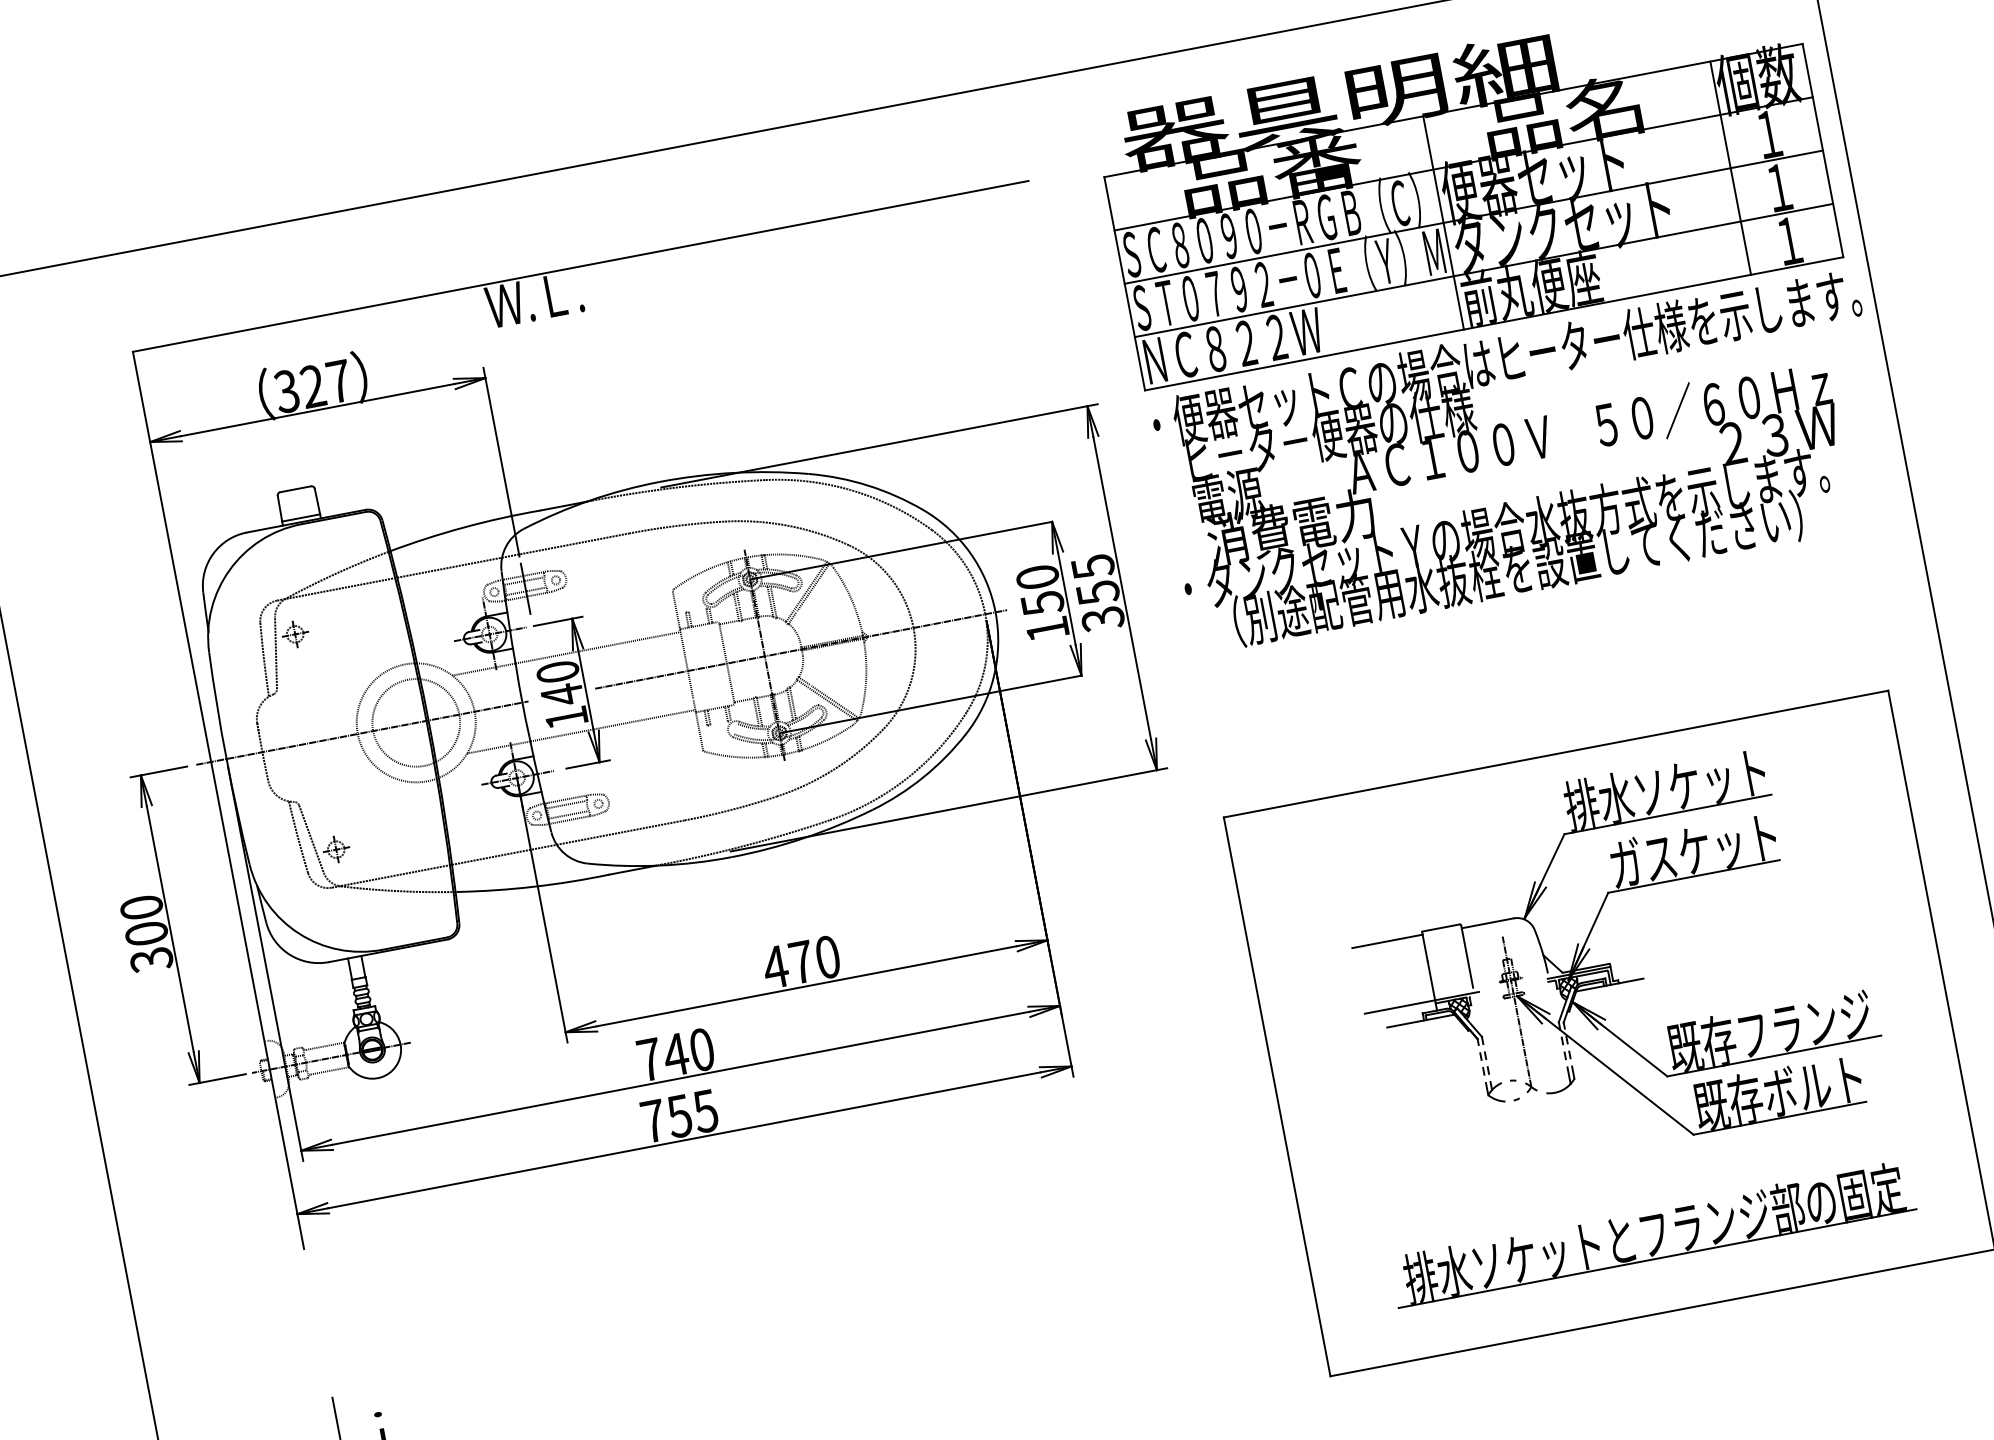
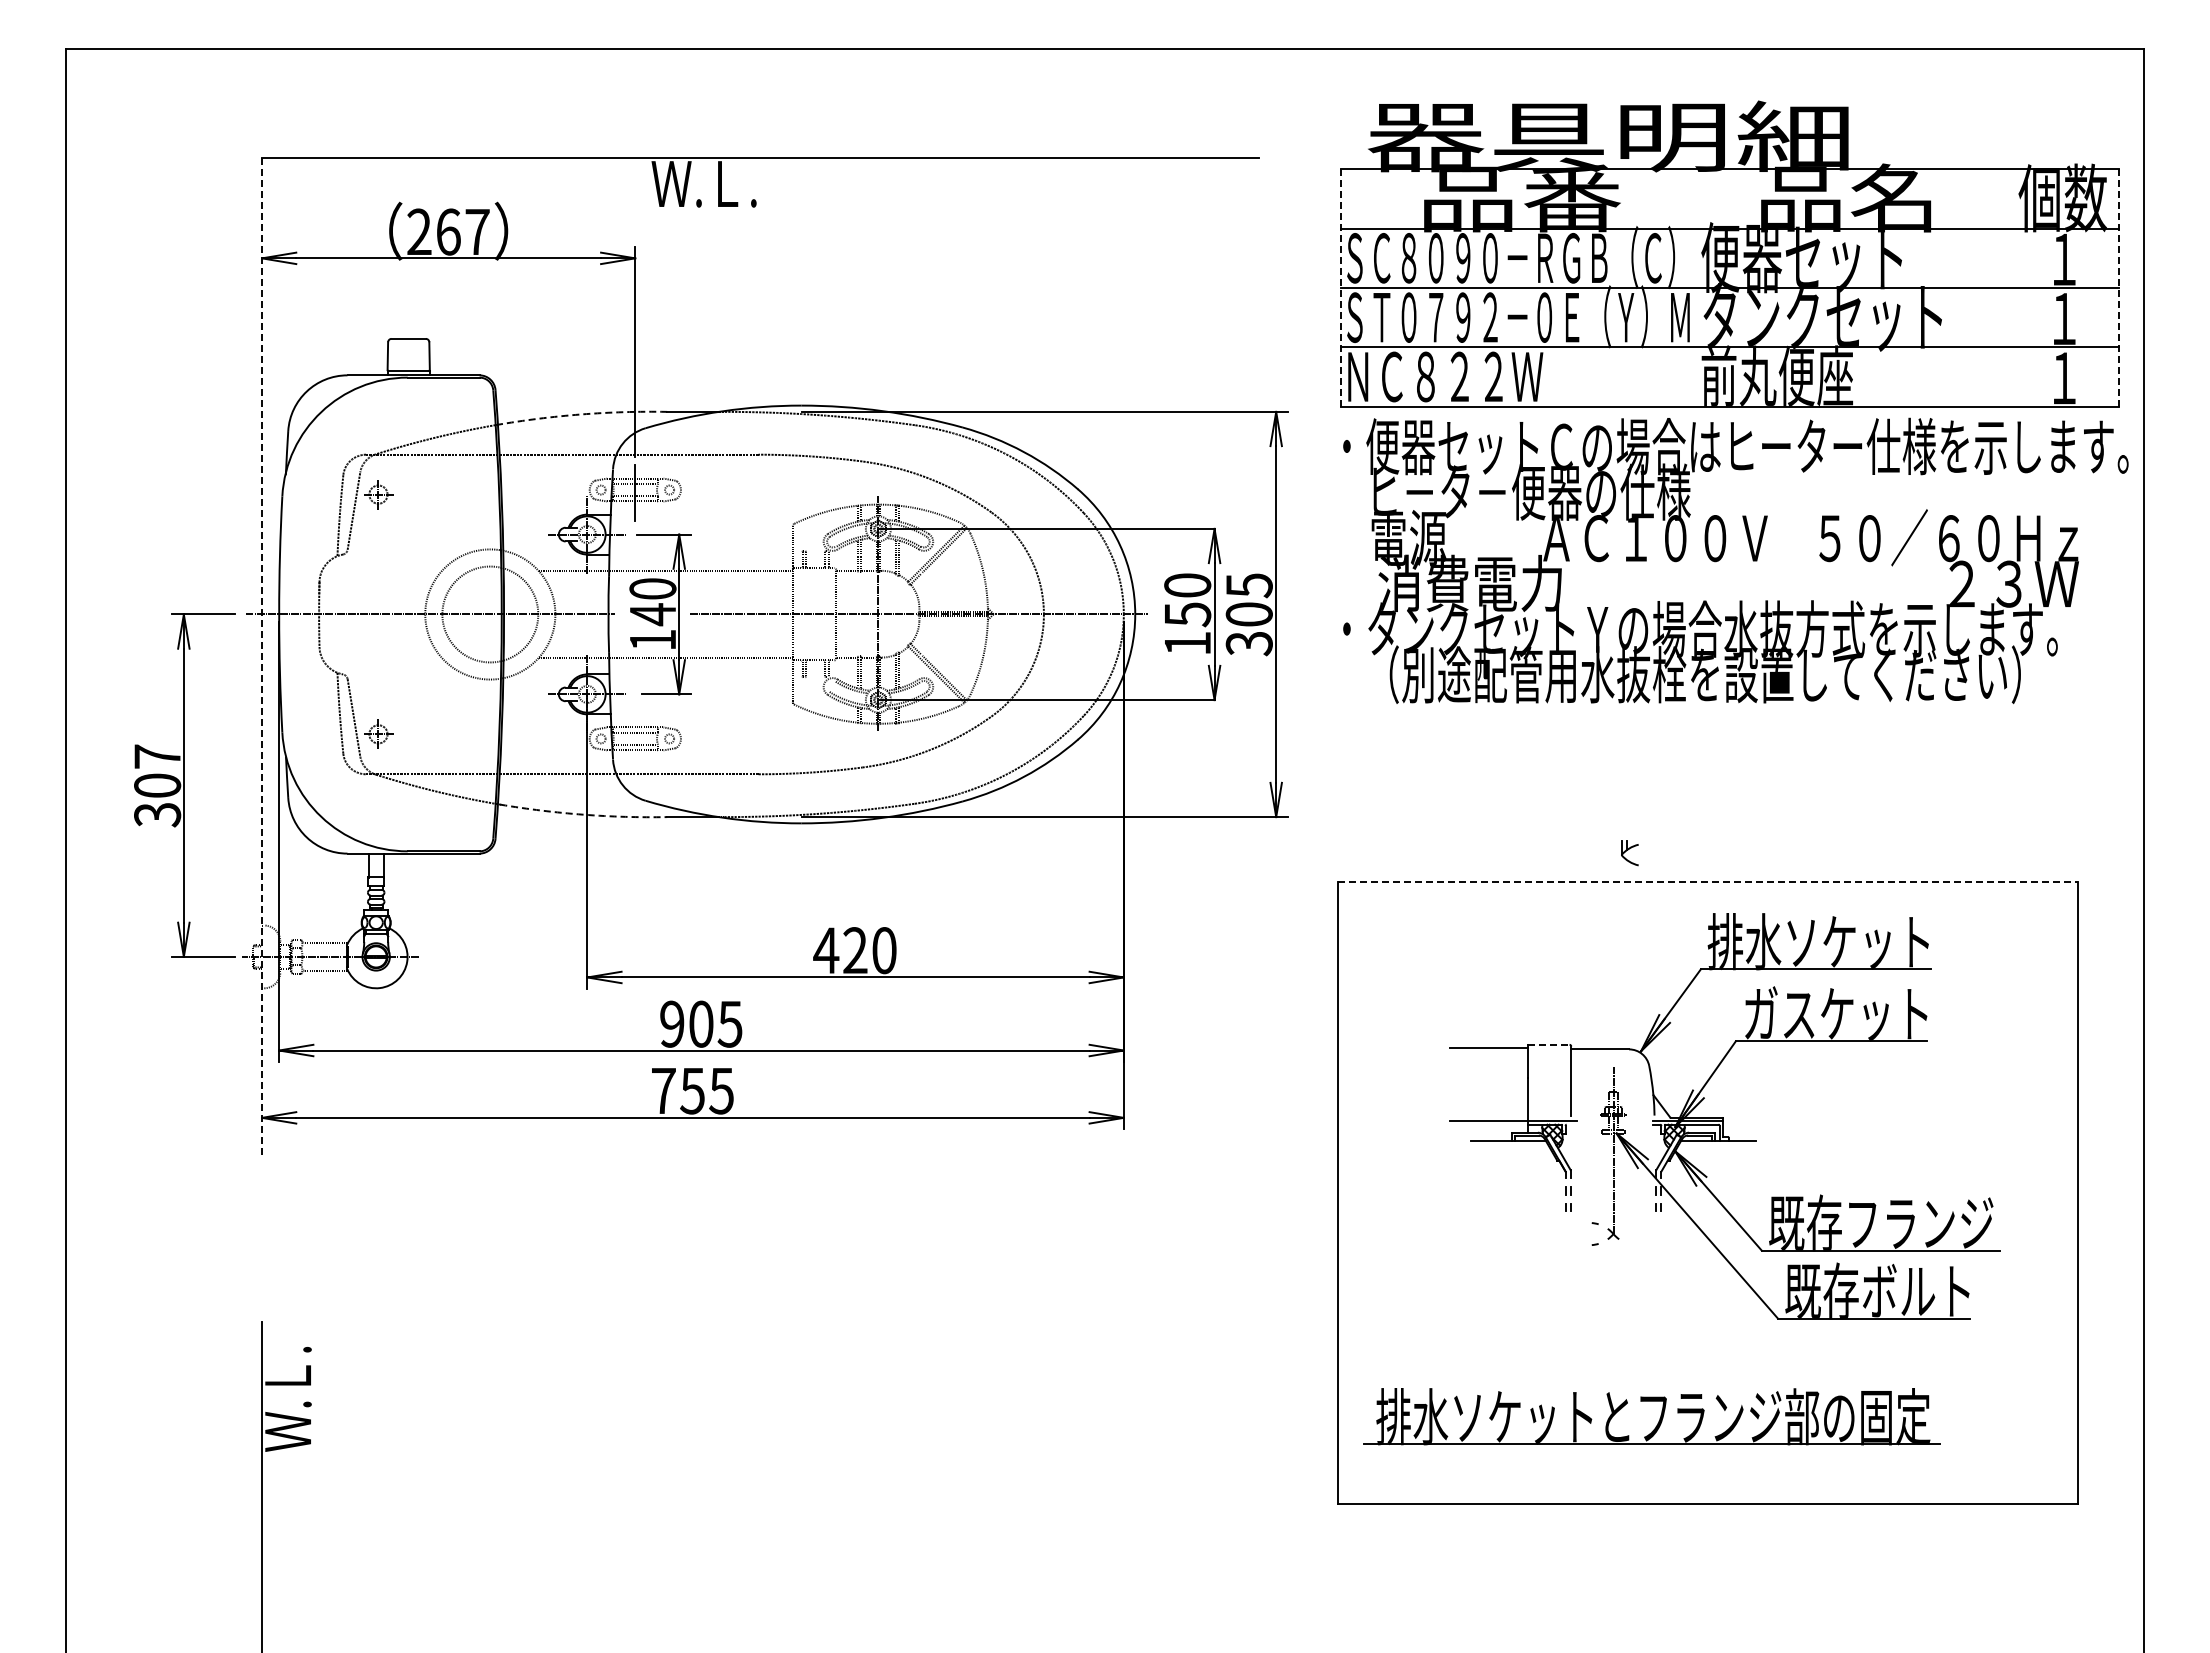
line: (1822, 151) -> (2118, 288), solid -> dashed
line: (1730, 167) -> (2015, 287), removed
line: (1443, 222) -> (1696, 287), removed
line: (1124, 284) -> (1341, 288), solid -> dashed
text: (299, 388) -> (433, 231), 327 -> 267
arc: (463, 527) -> (581, 414), solid -> dashed
text: (1097, 592) -> (1248, 614), 355 -> 305
line: (1556, 753) -> (1708, 881), solid -> dashed
line: (218, 800) -> (262, 657), solid -> dashed
arc: (534, 886) -> (583, 814), solid -> dashed
text: (141, 907) -> (157, 756), 300 -> 307
line: (1441, 927) -> (1549, 1044), solid -> dashed
text: (801, 962) -> (855, 950), 470 -> 420
text: (676, 1054) -> (701, 1023), 740 -> 905
part: (1562, 1088) -> (1646, 1242), removed
part: (1495, 1092) -> (1629, 853), moved
part: (1659, 1234) -> (1659, 1418), moved

